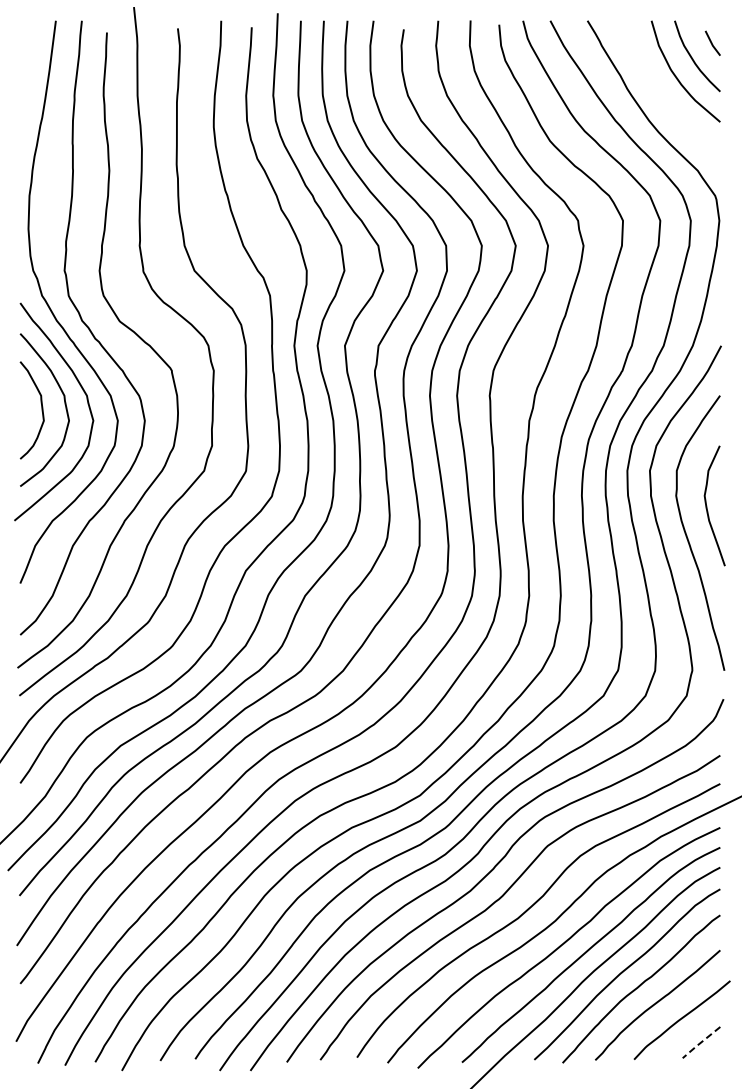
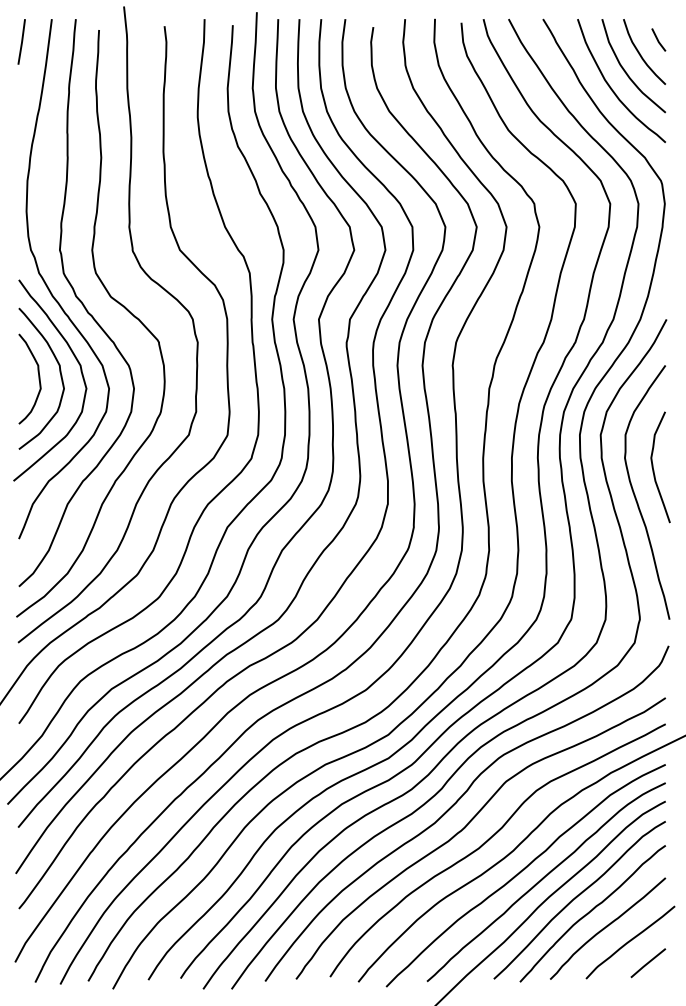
line: (22, 45) -> (21, 41), added
curve: (661, 94) -> (611, 87), added
line: (700, 1042) -> (647, 963), dashed -> solid

